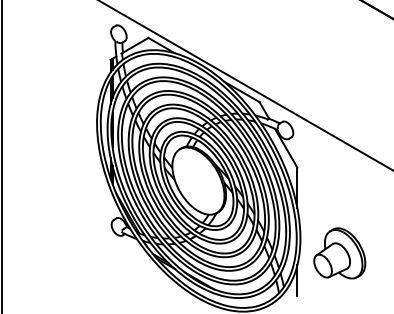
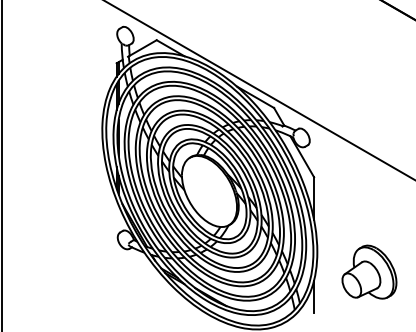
part: (339, 253) -> (369, 272), moved

